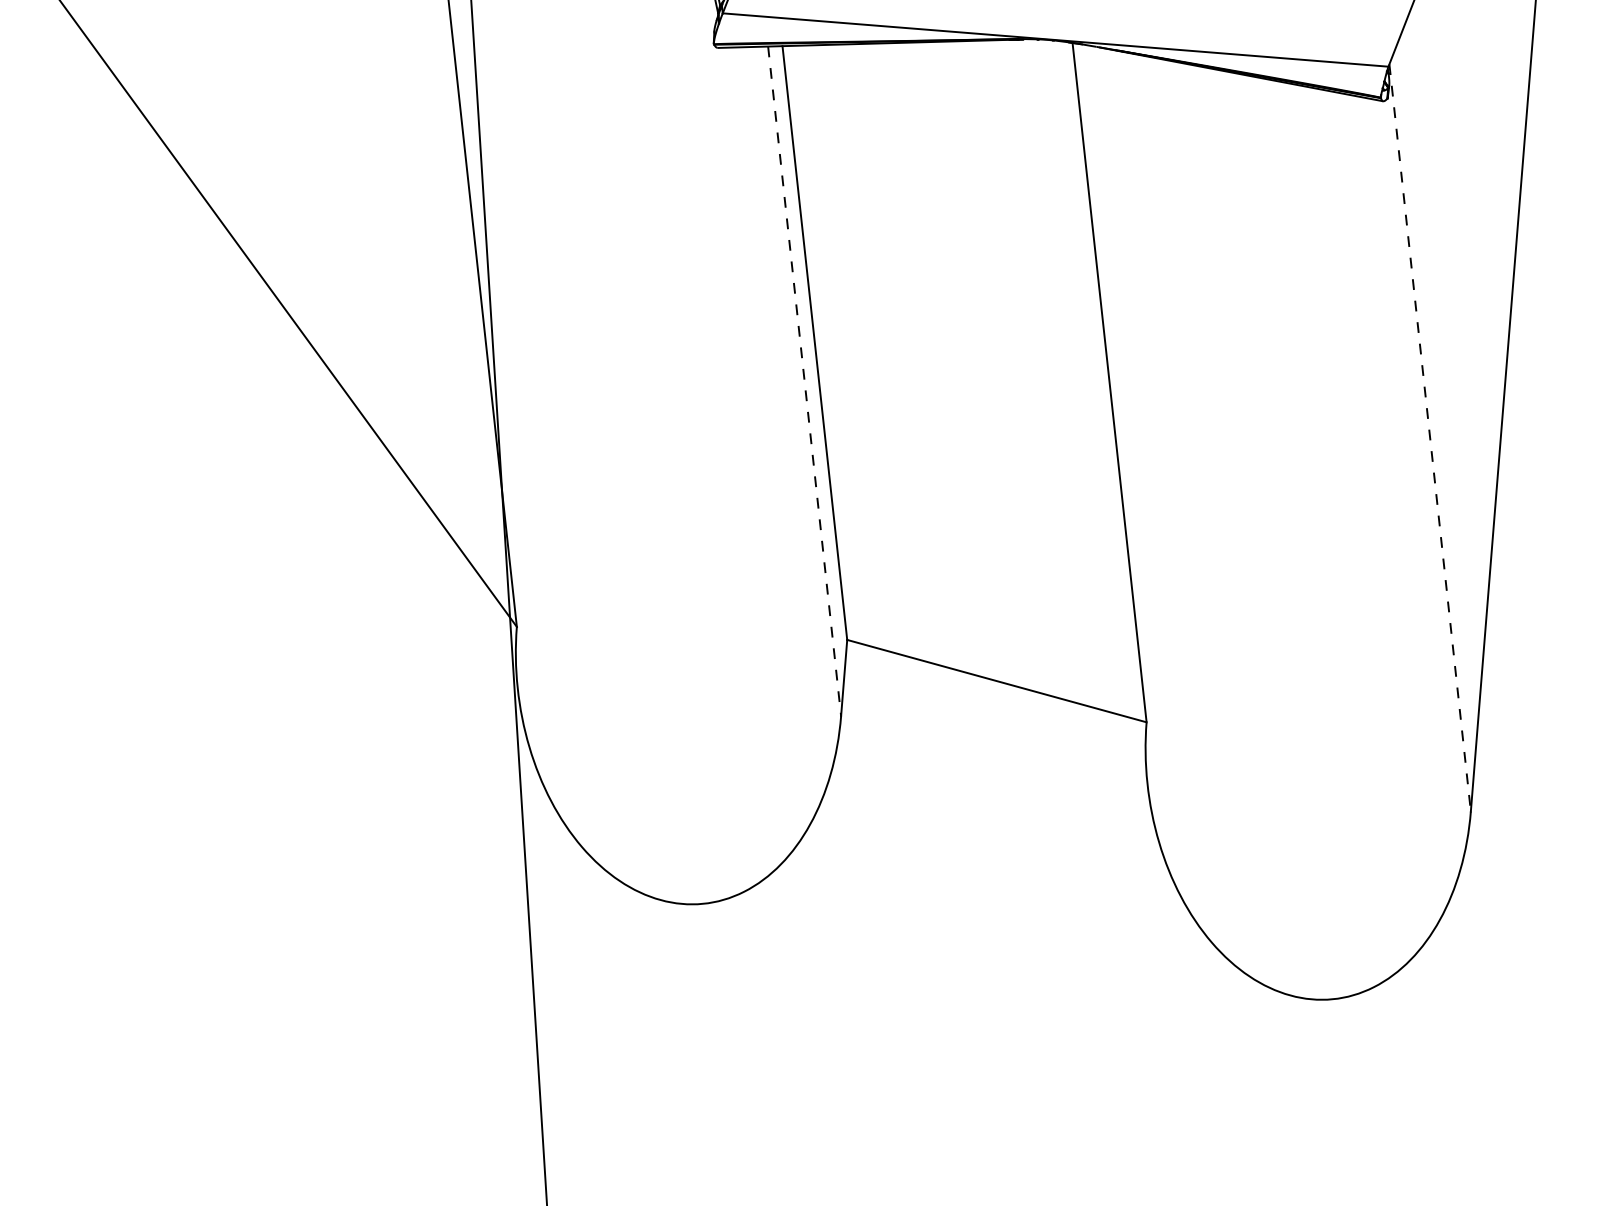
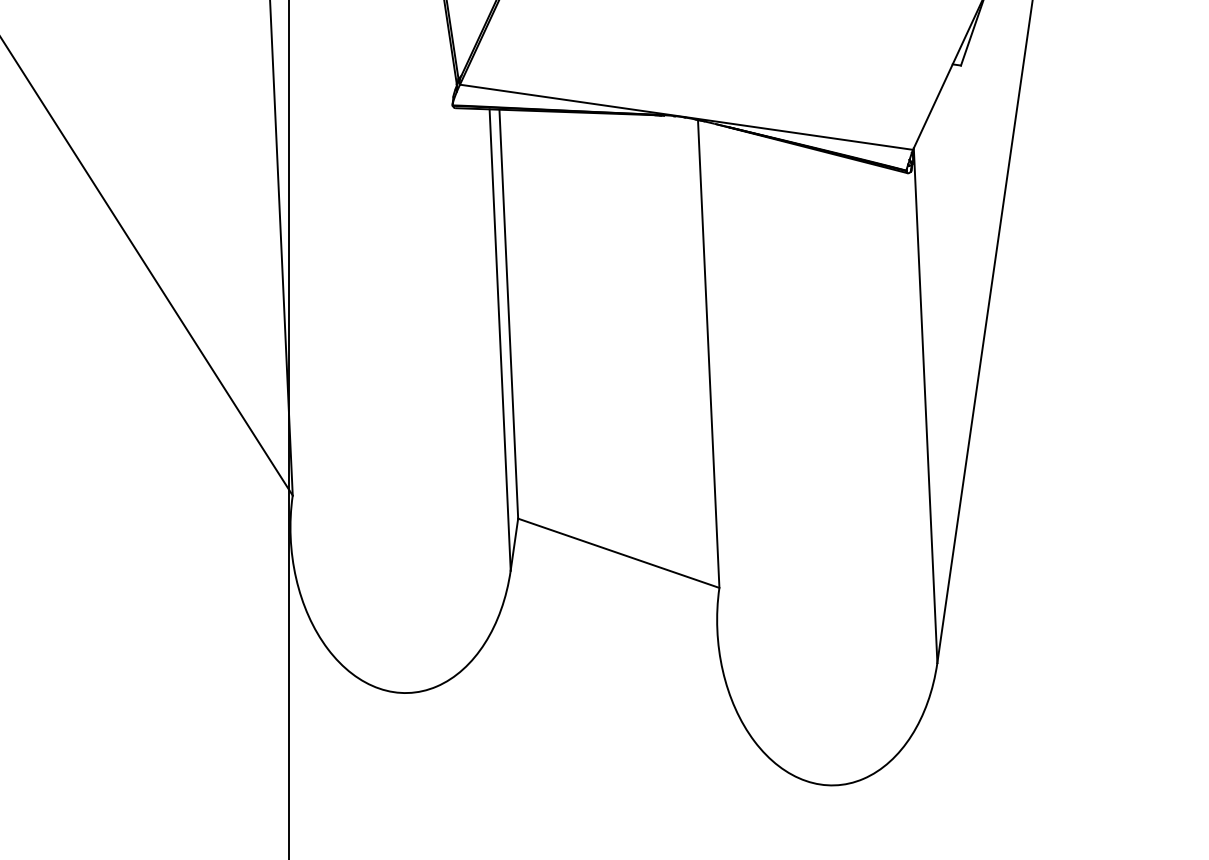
line: (805, 380) -> (500, 339), dashed -> solid
line: (1429, 437) -> (925, 405), dashed -> solid

